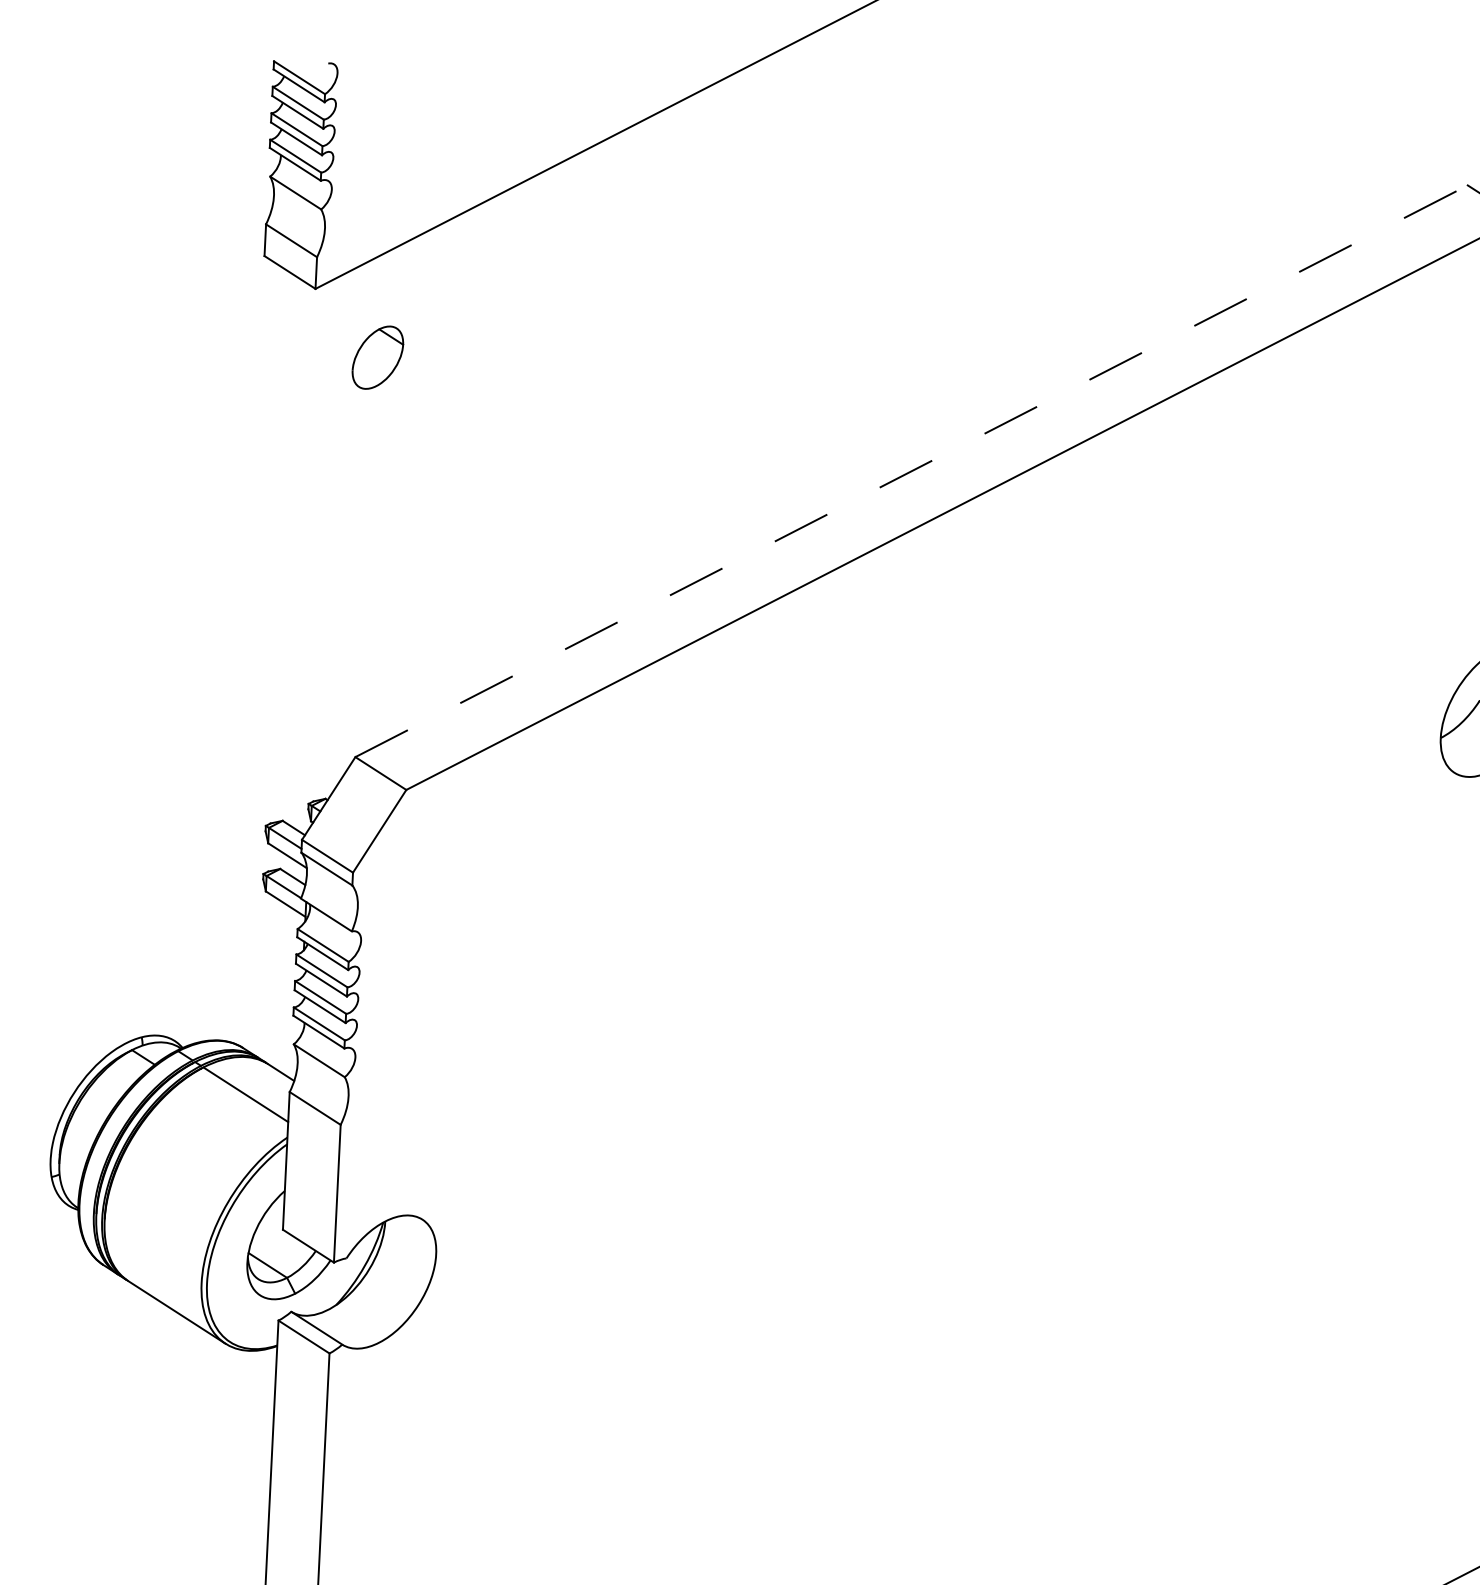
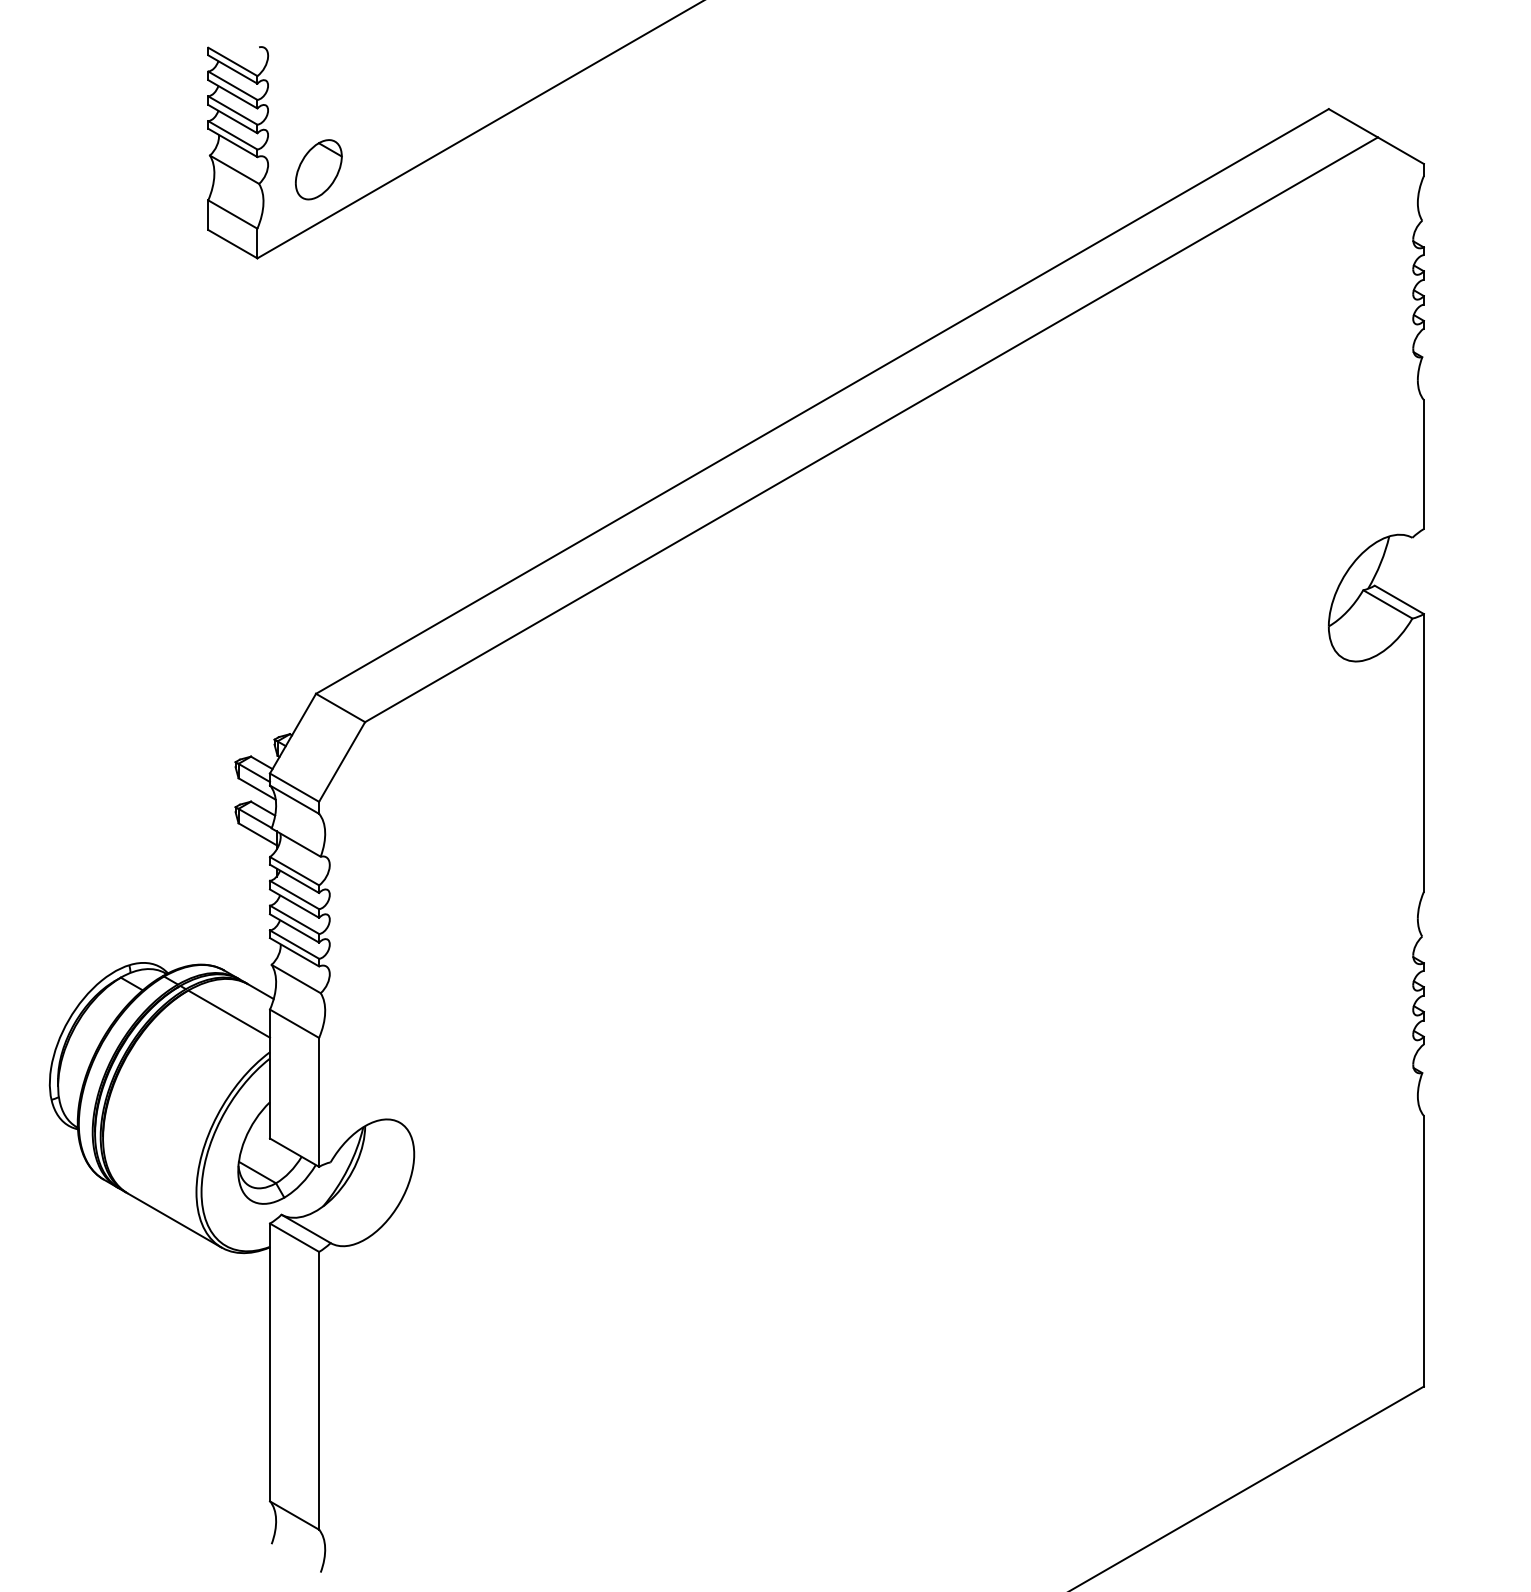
part: (377, 357) -> (318, 169), moved
line: (911, 471) -> (822, 401), dashed -> solid

